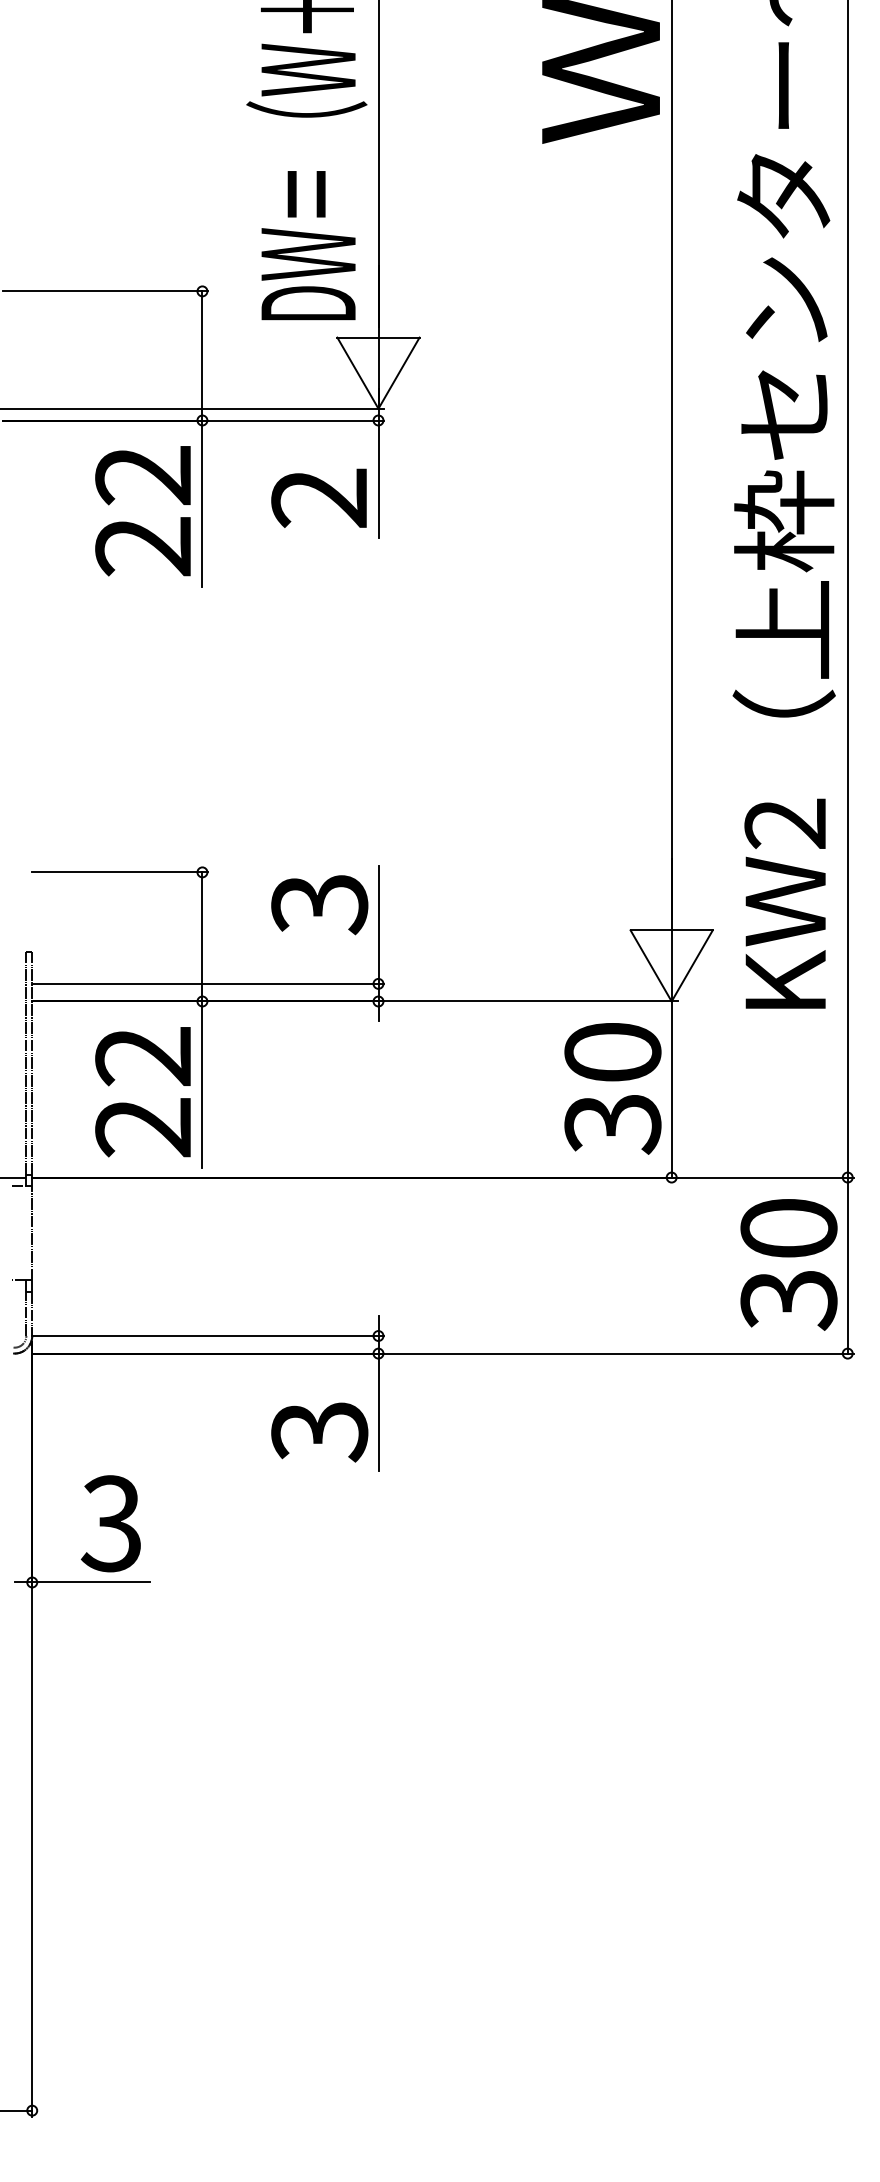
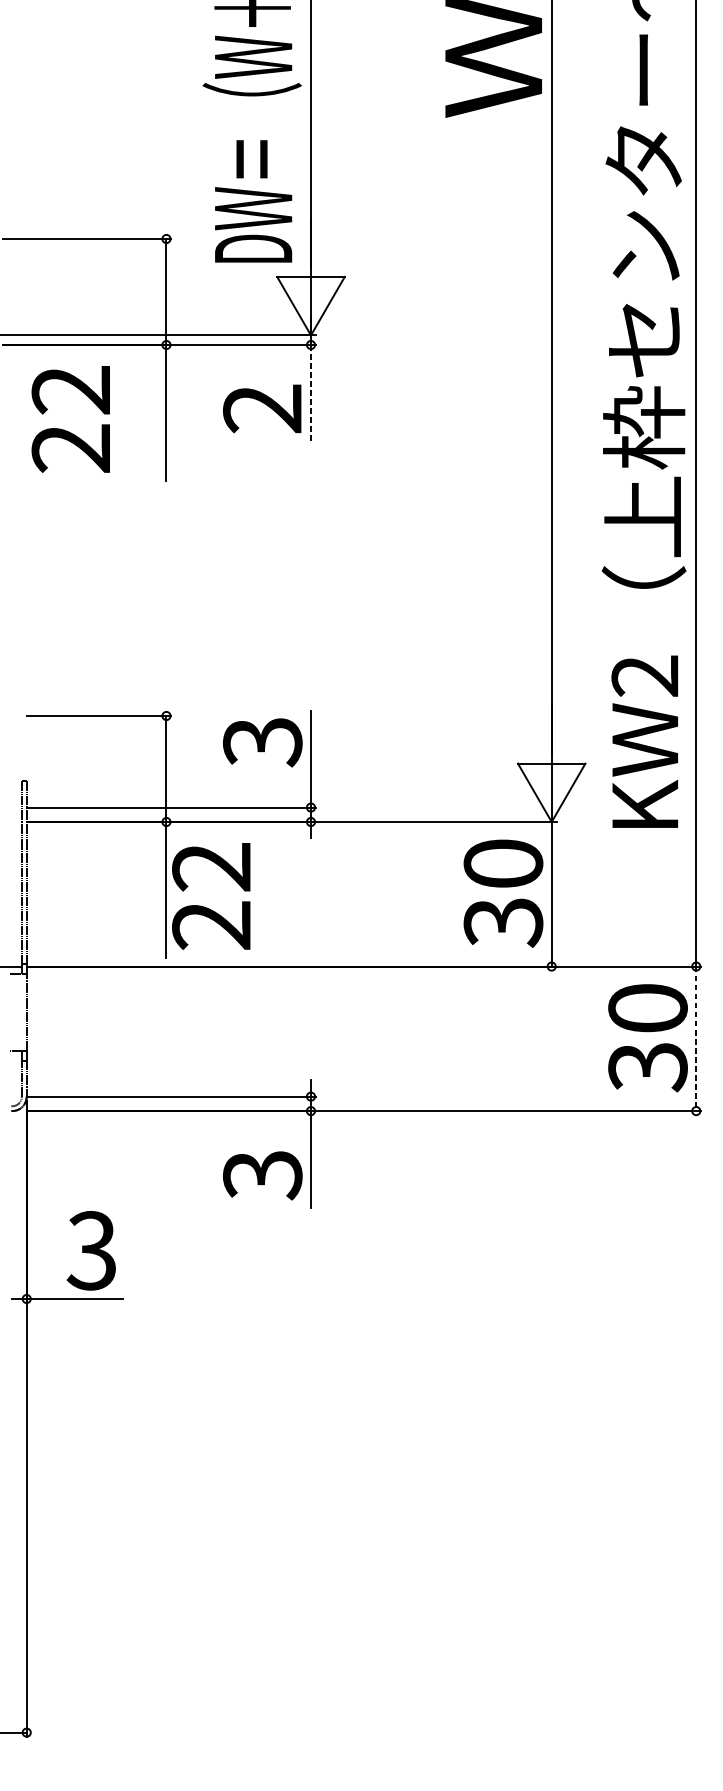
line: (378, 479) -> (311, 393), solid -> dashed
text: (142, 511) -> (70, 419), moved
text: (142, 1092) -> (210, 896), moved
line: (847, 1266) -> (696, 1039), solid -> dashed

